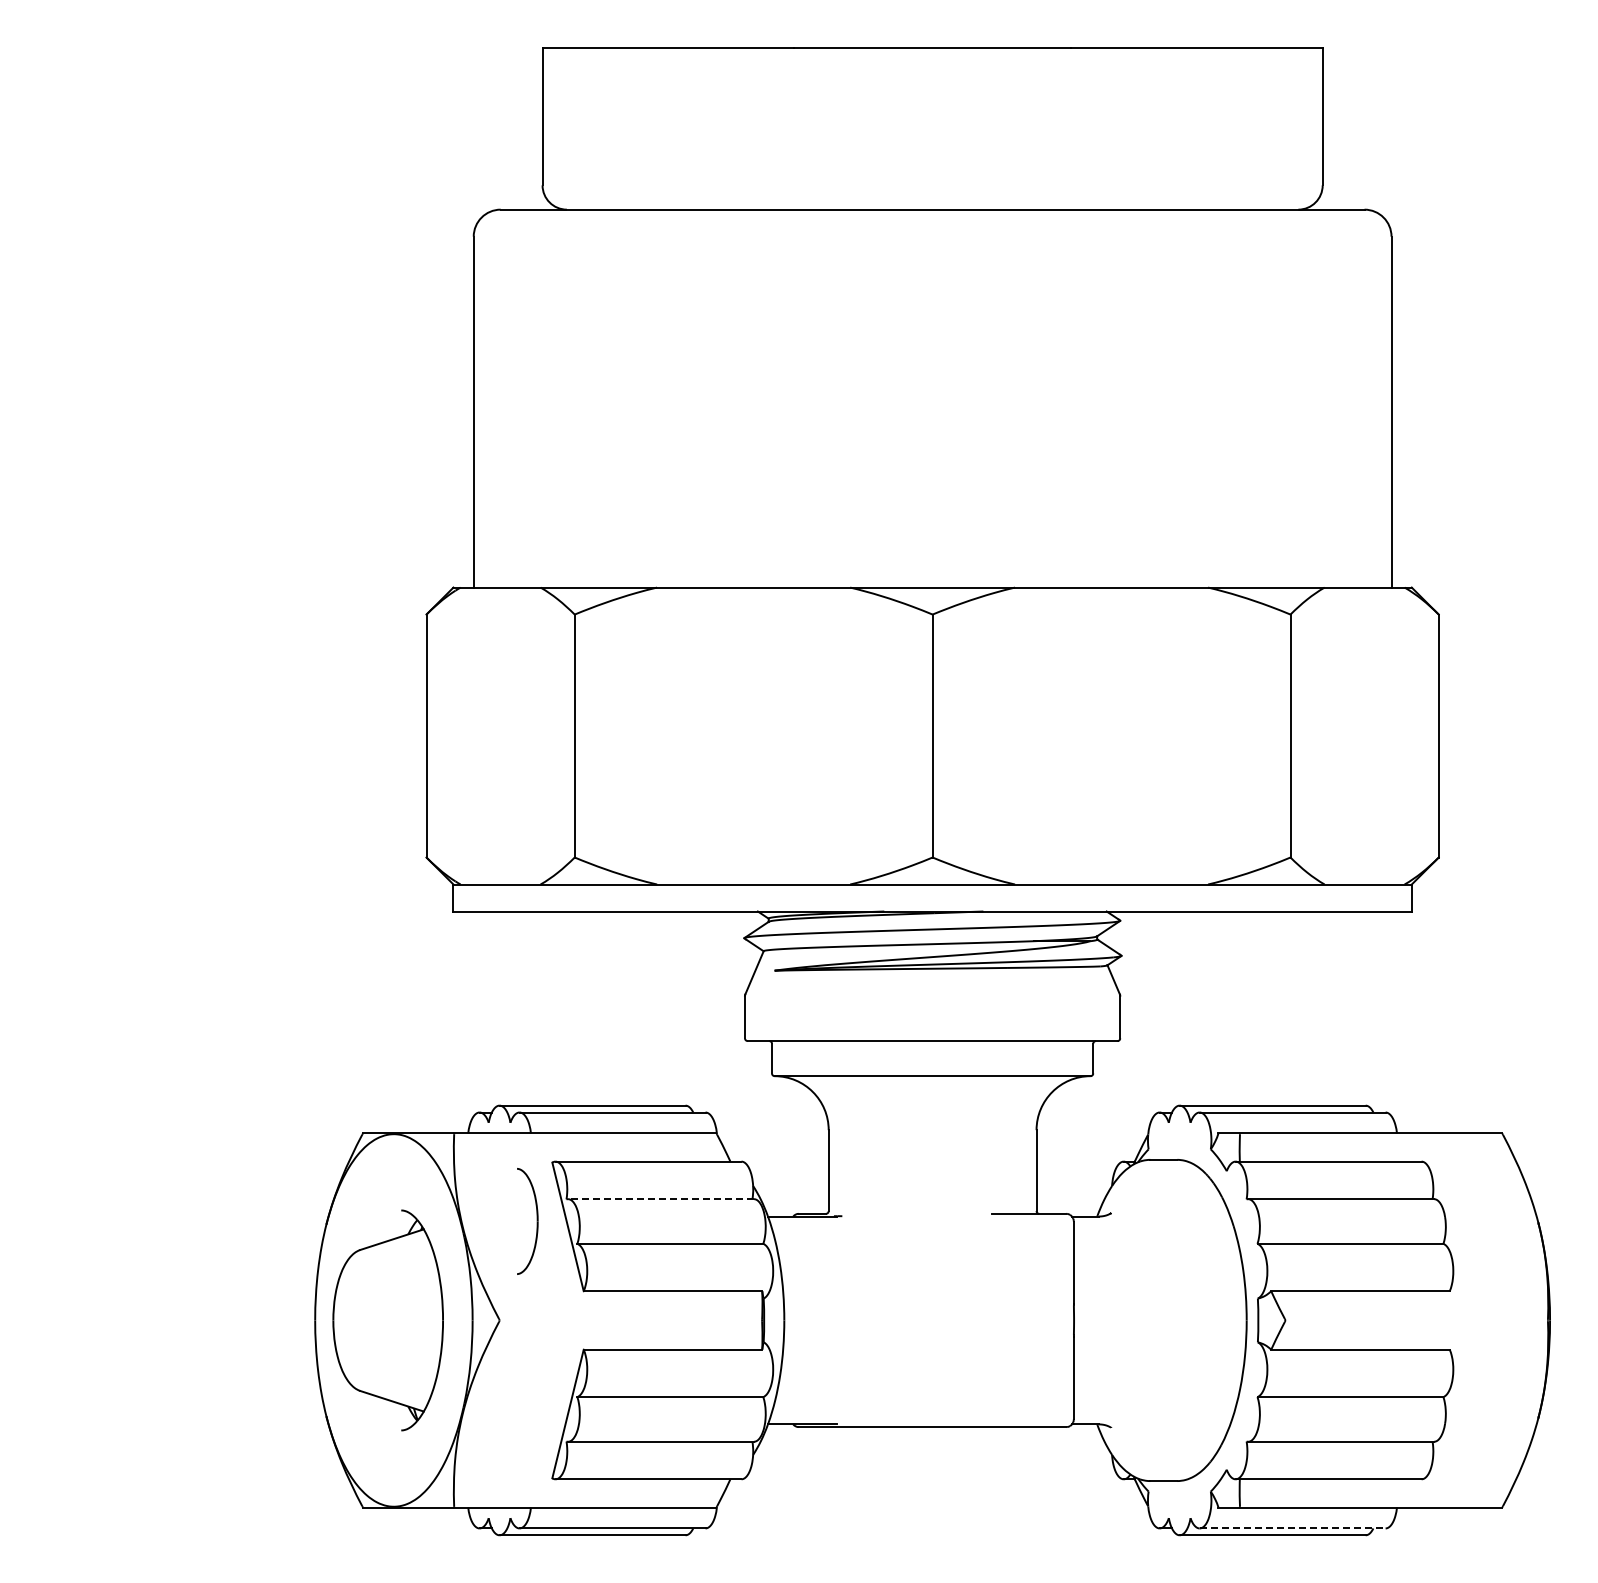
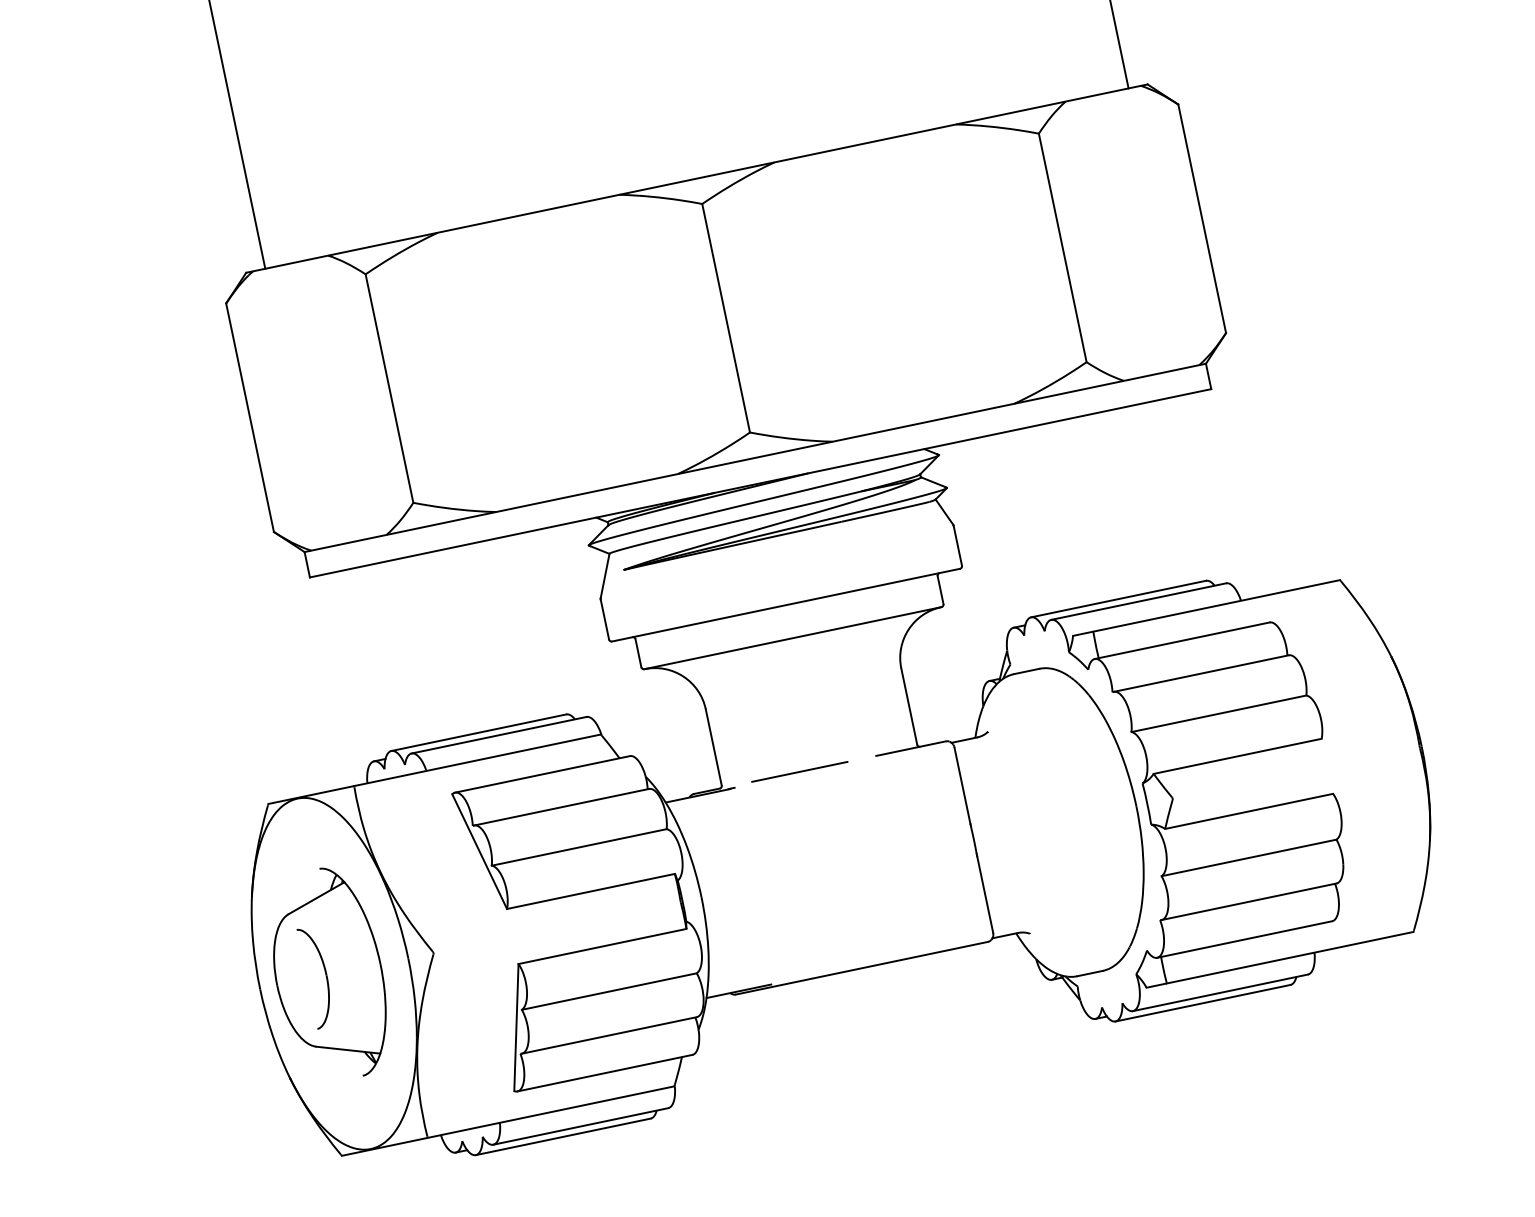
line: (661, 1199) -> (562, 807), dashed -> solid
line: (910, 1213) -> (799, 771), added
part: (536, 1221) -> (325, 975), moved
line: (1292, 1528) -> (1220, 992), dashed -> solid

